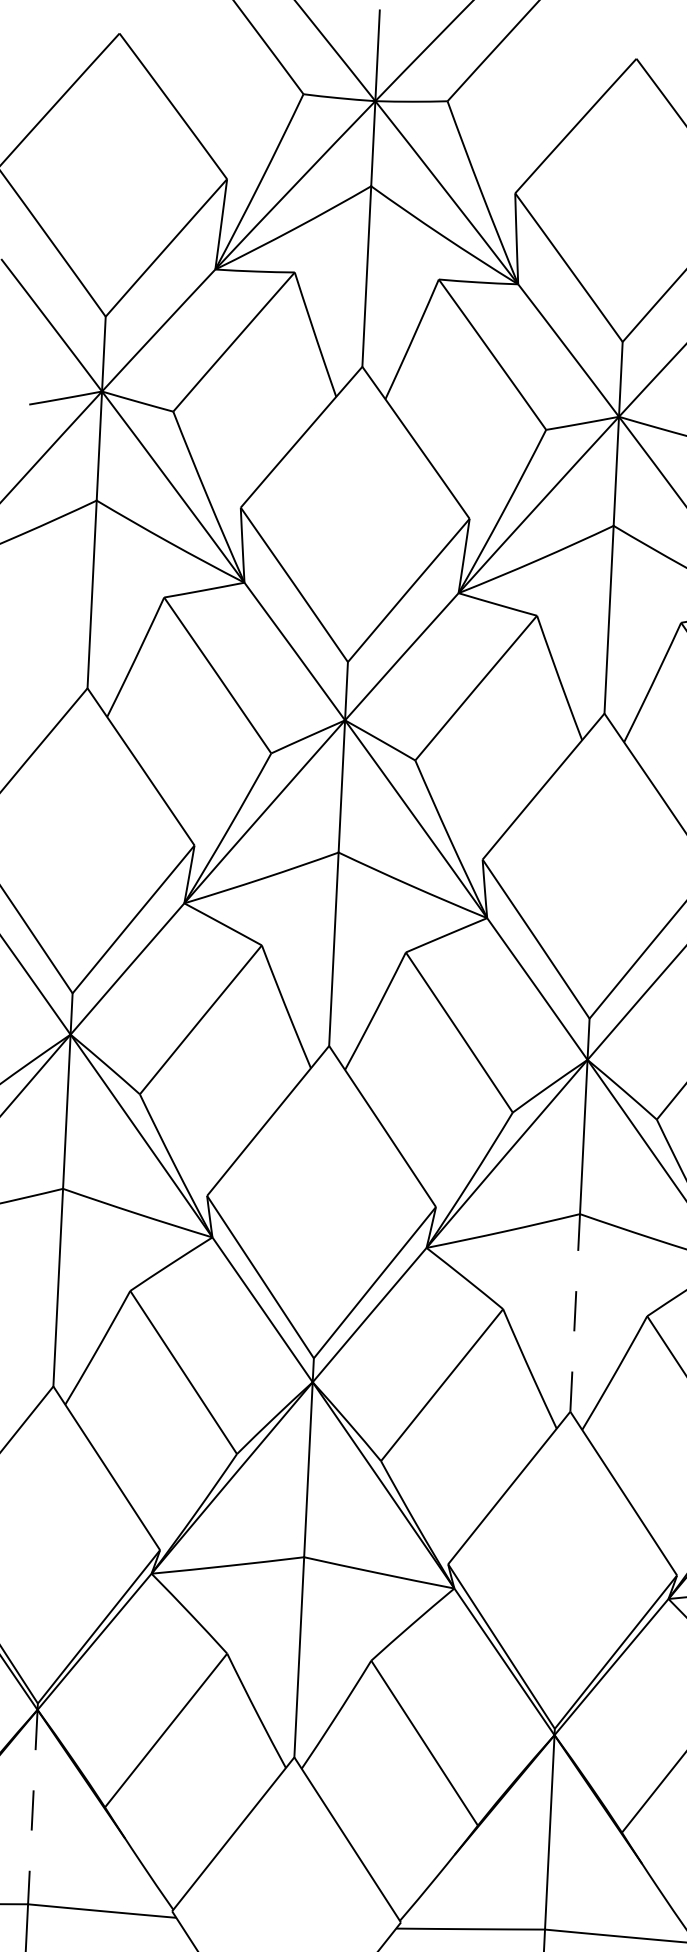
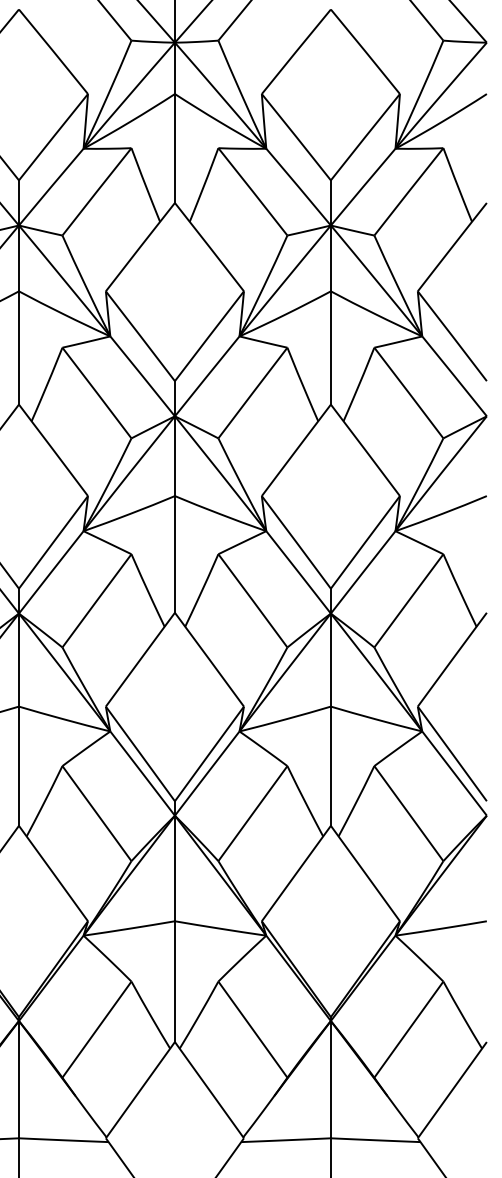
line: (574, 1313) -> (330, 766), dashed -> solid
line: (32, 1806) -> (18, 1079), dashed -> solid

